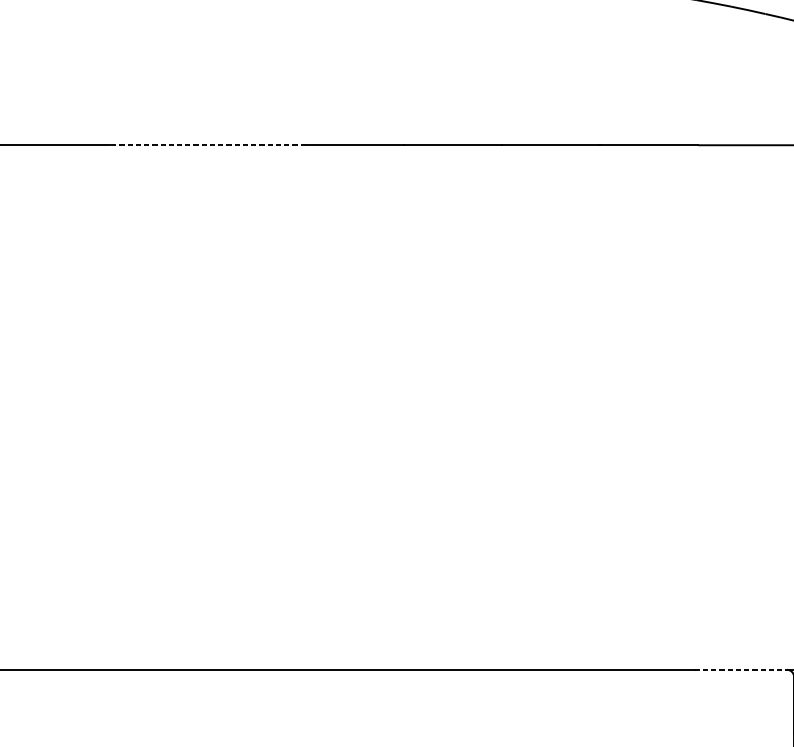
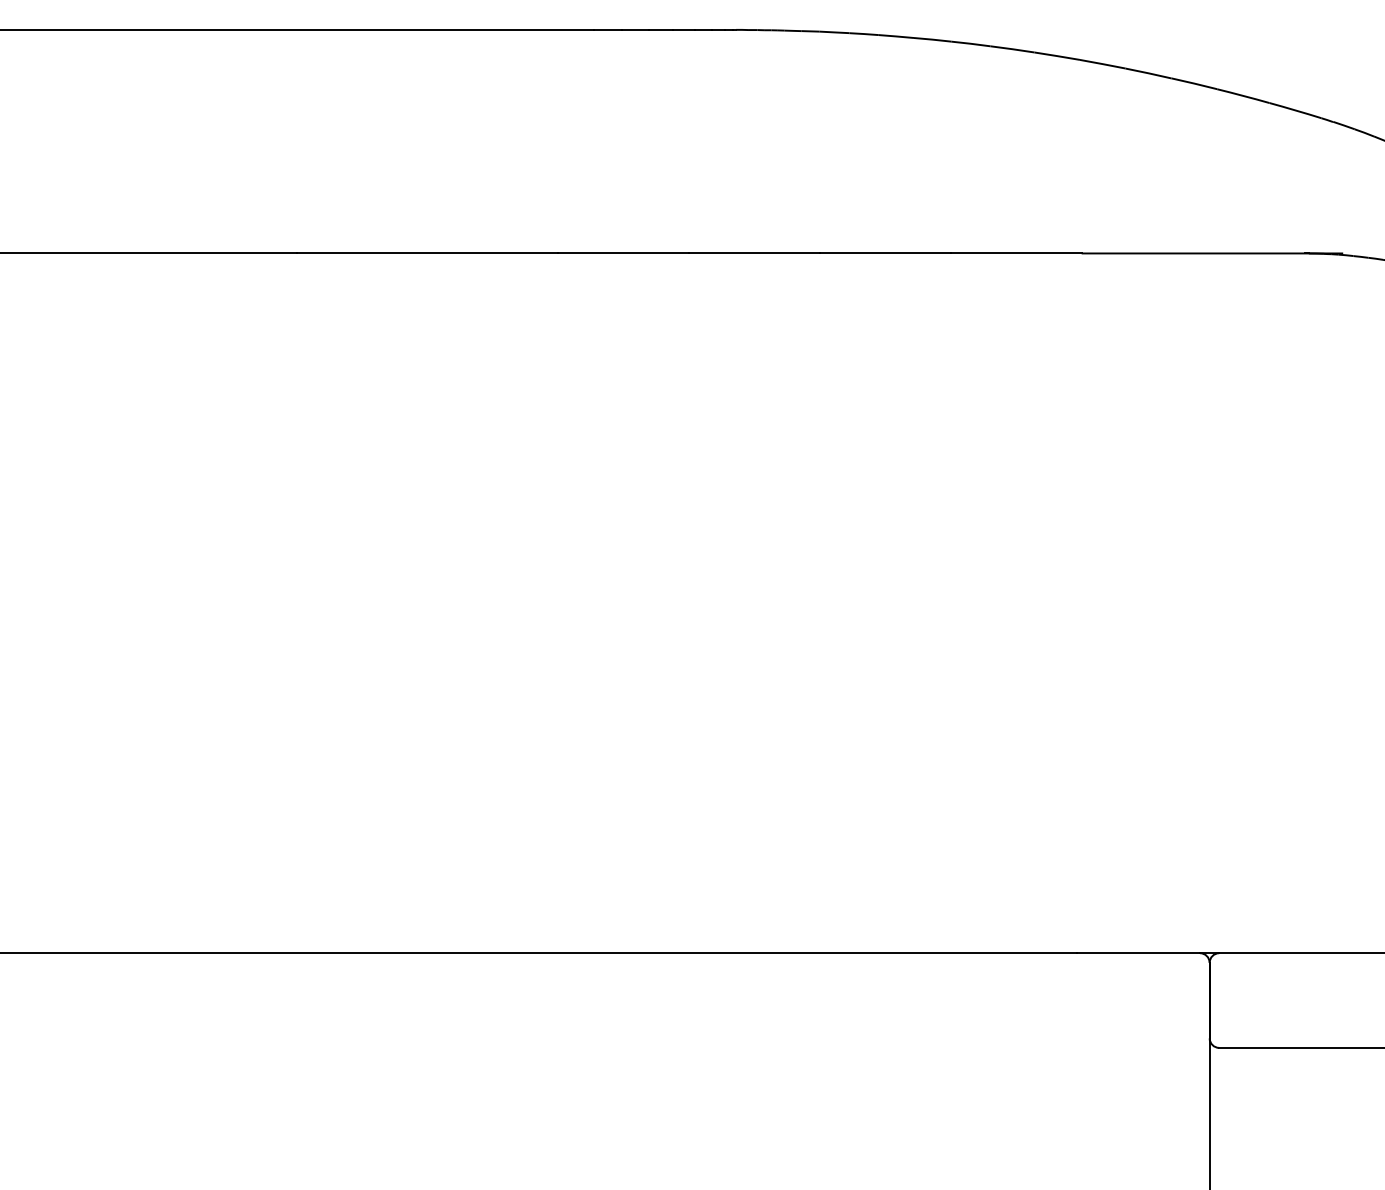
line: (207, 145) -> (427, 253), dashed -> solid
line: (740, 670) -> (1138, 953), dashed -> solid

